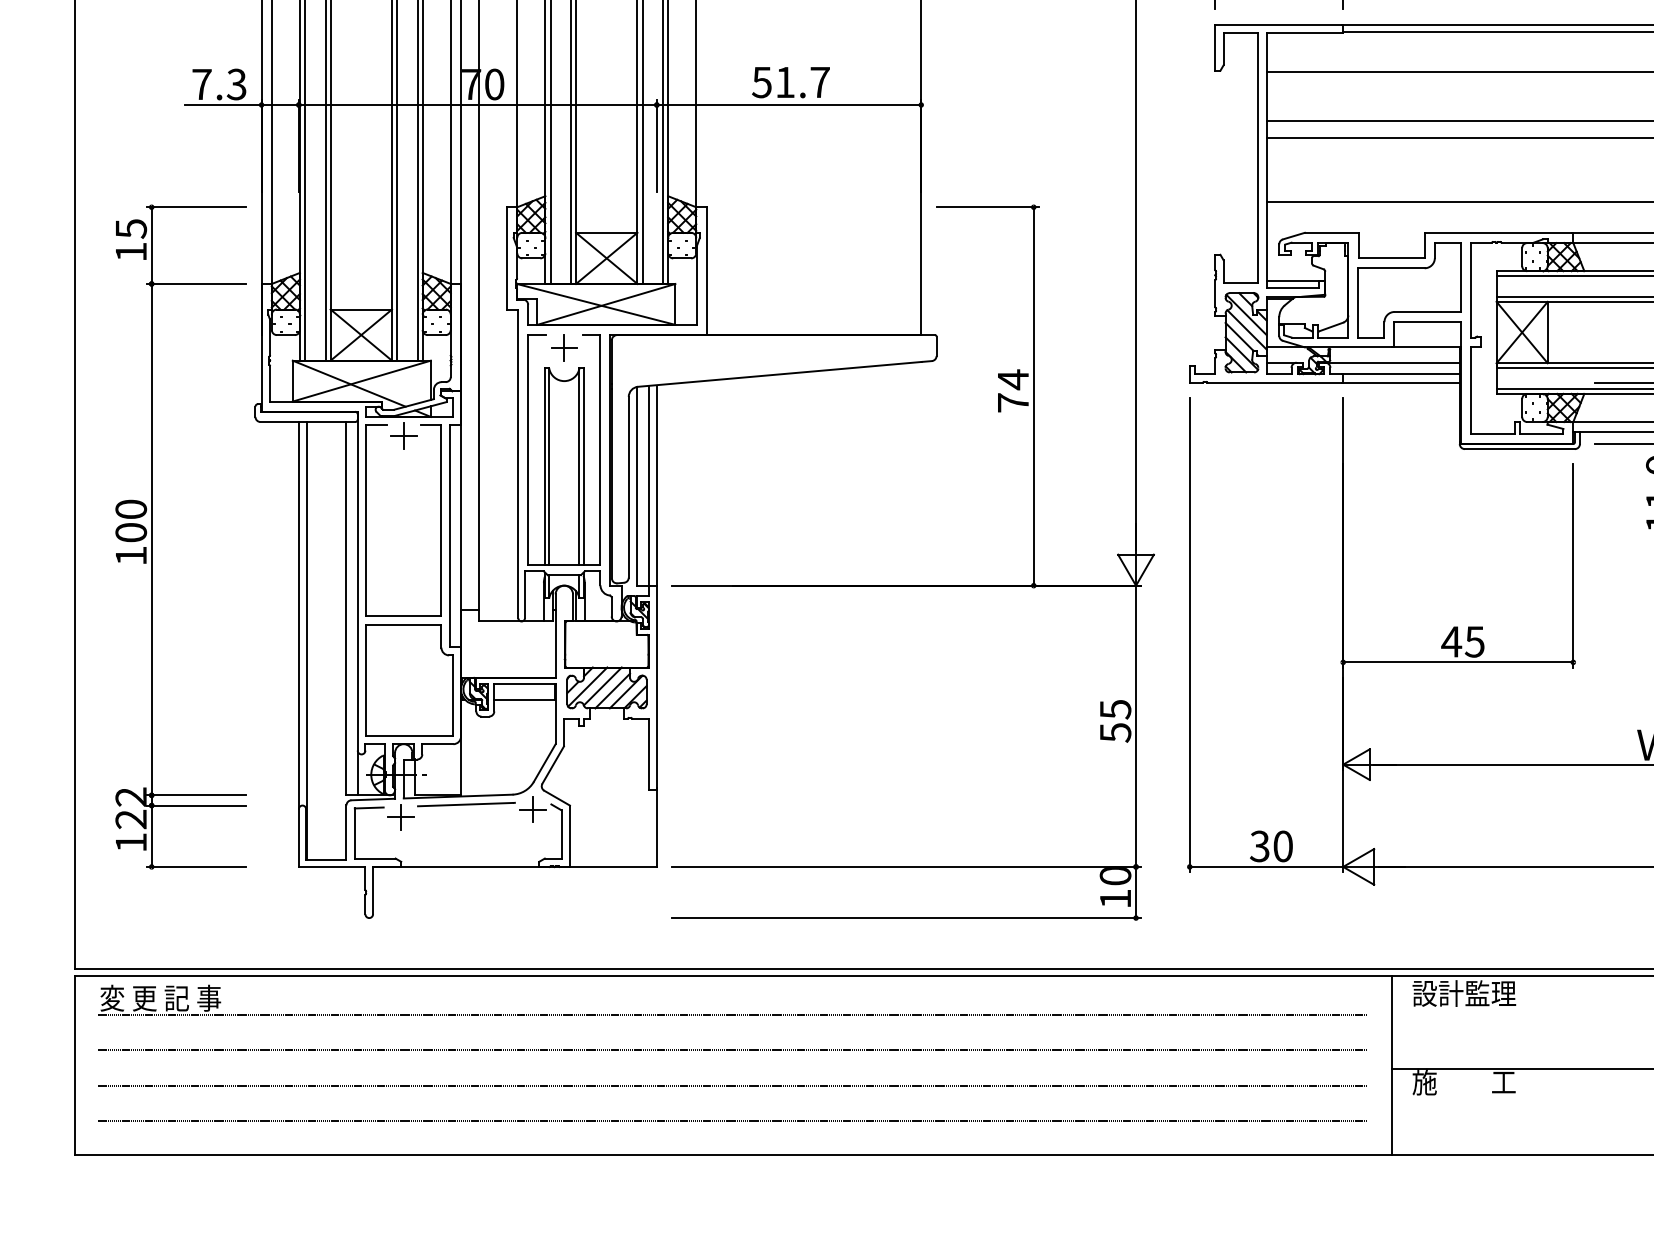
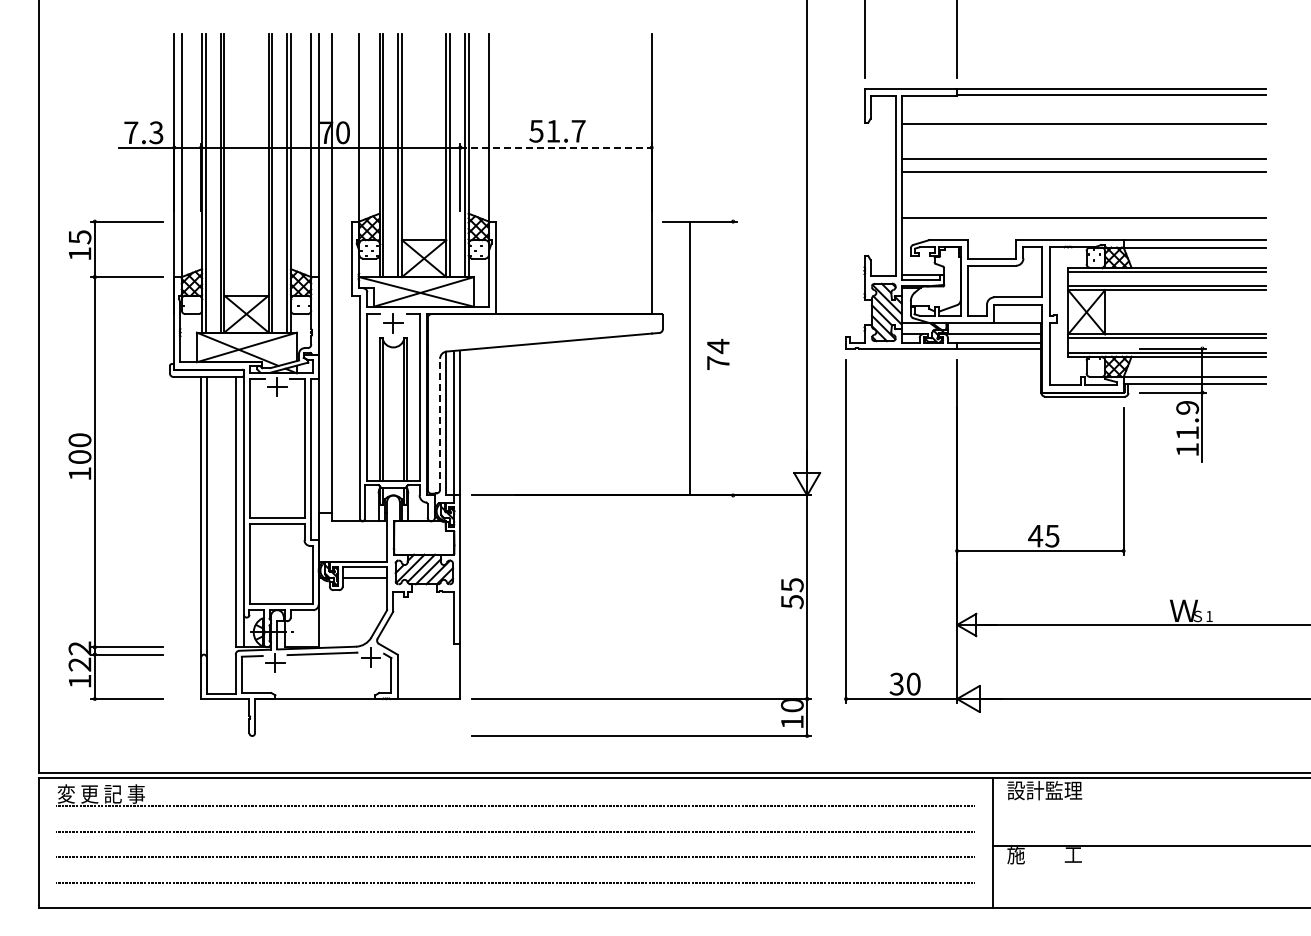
line: (789, 104) -> (556, 147), solid -> dashed
line: (1034, 396) -> (690, 358), moved
line: (629, 486) -> (440, 423), solid -> dashed

